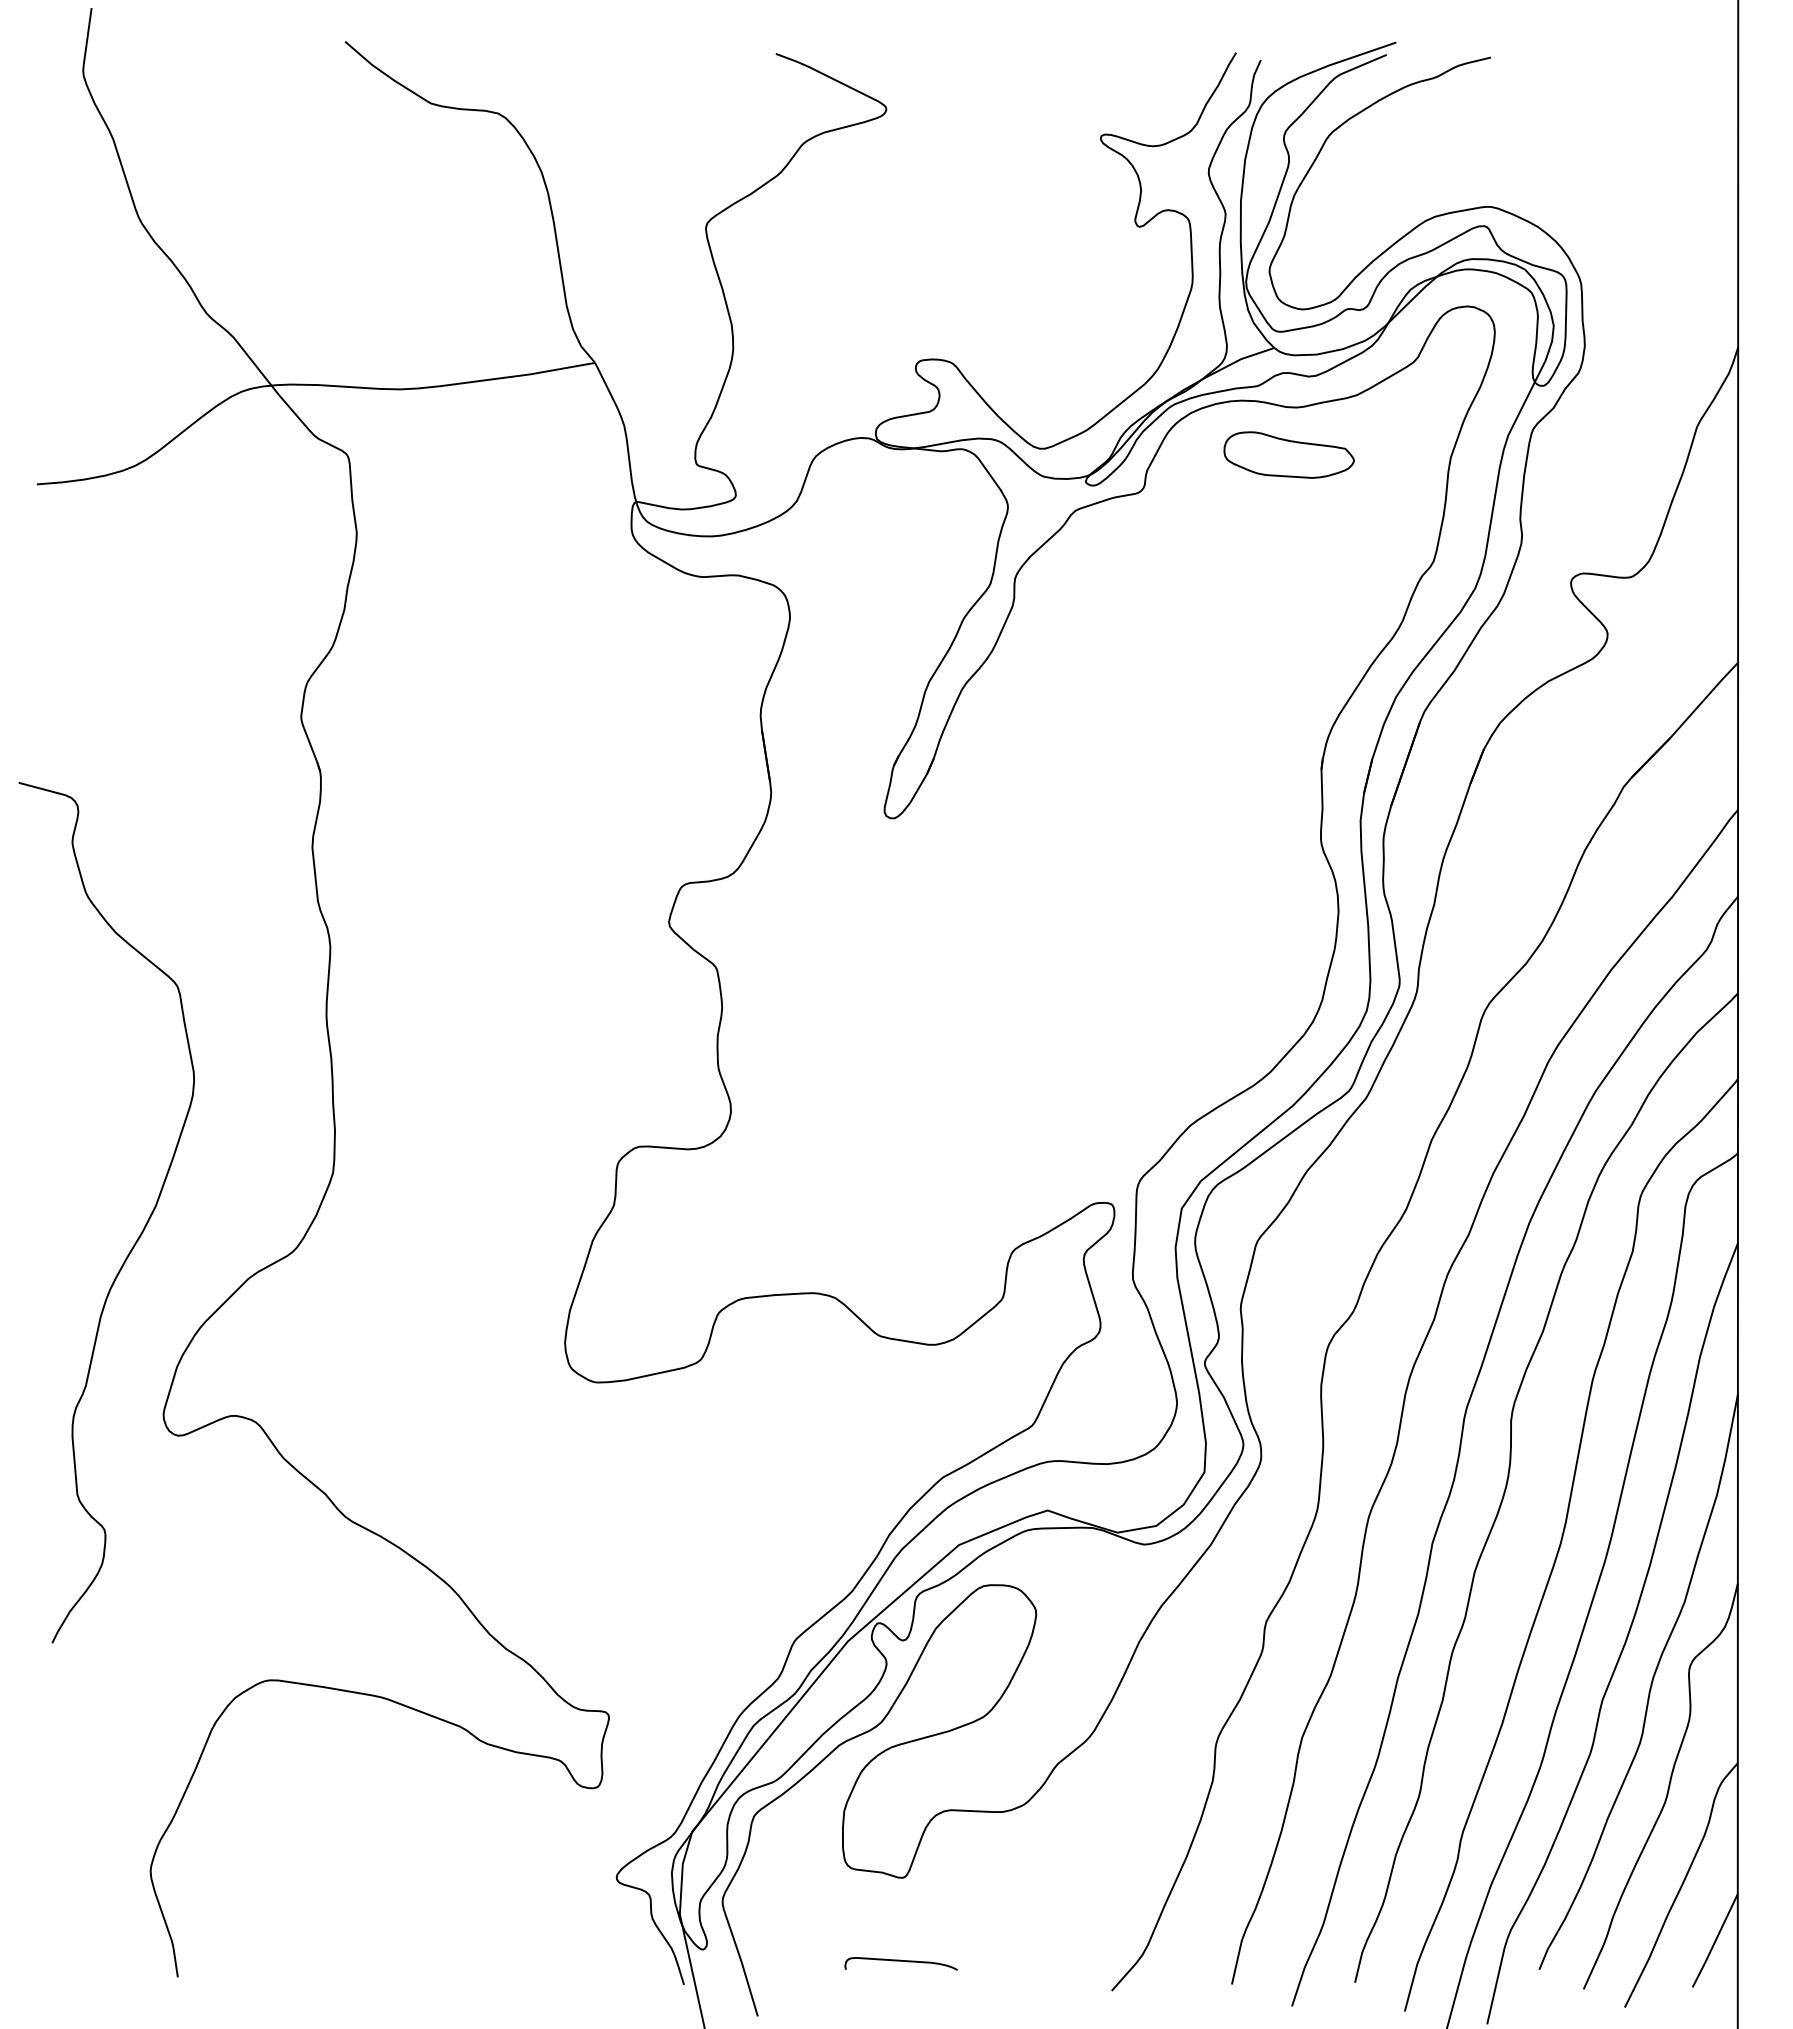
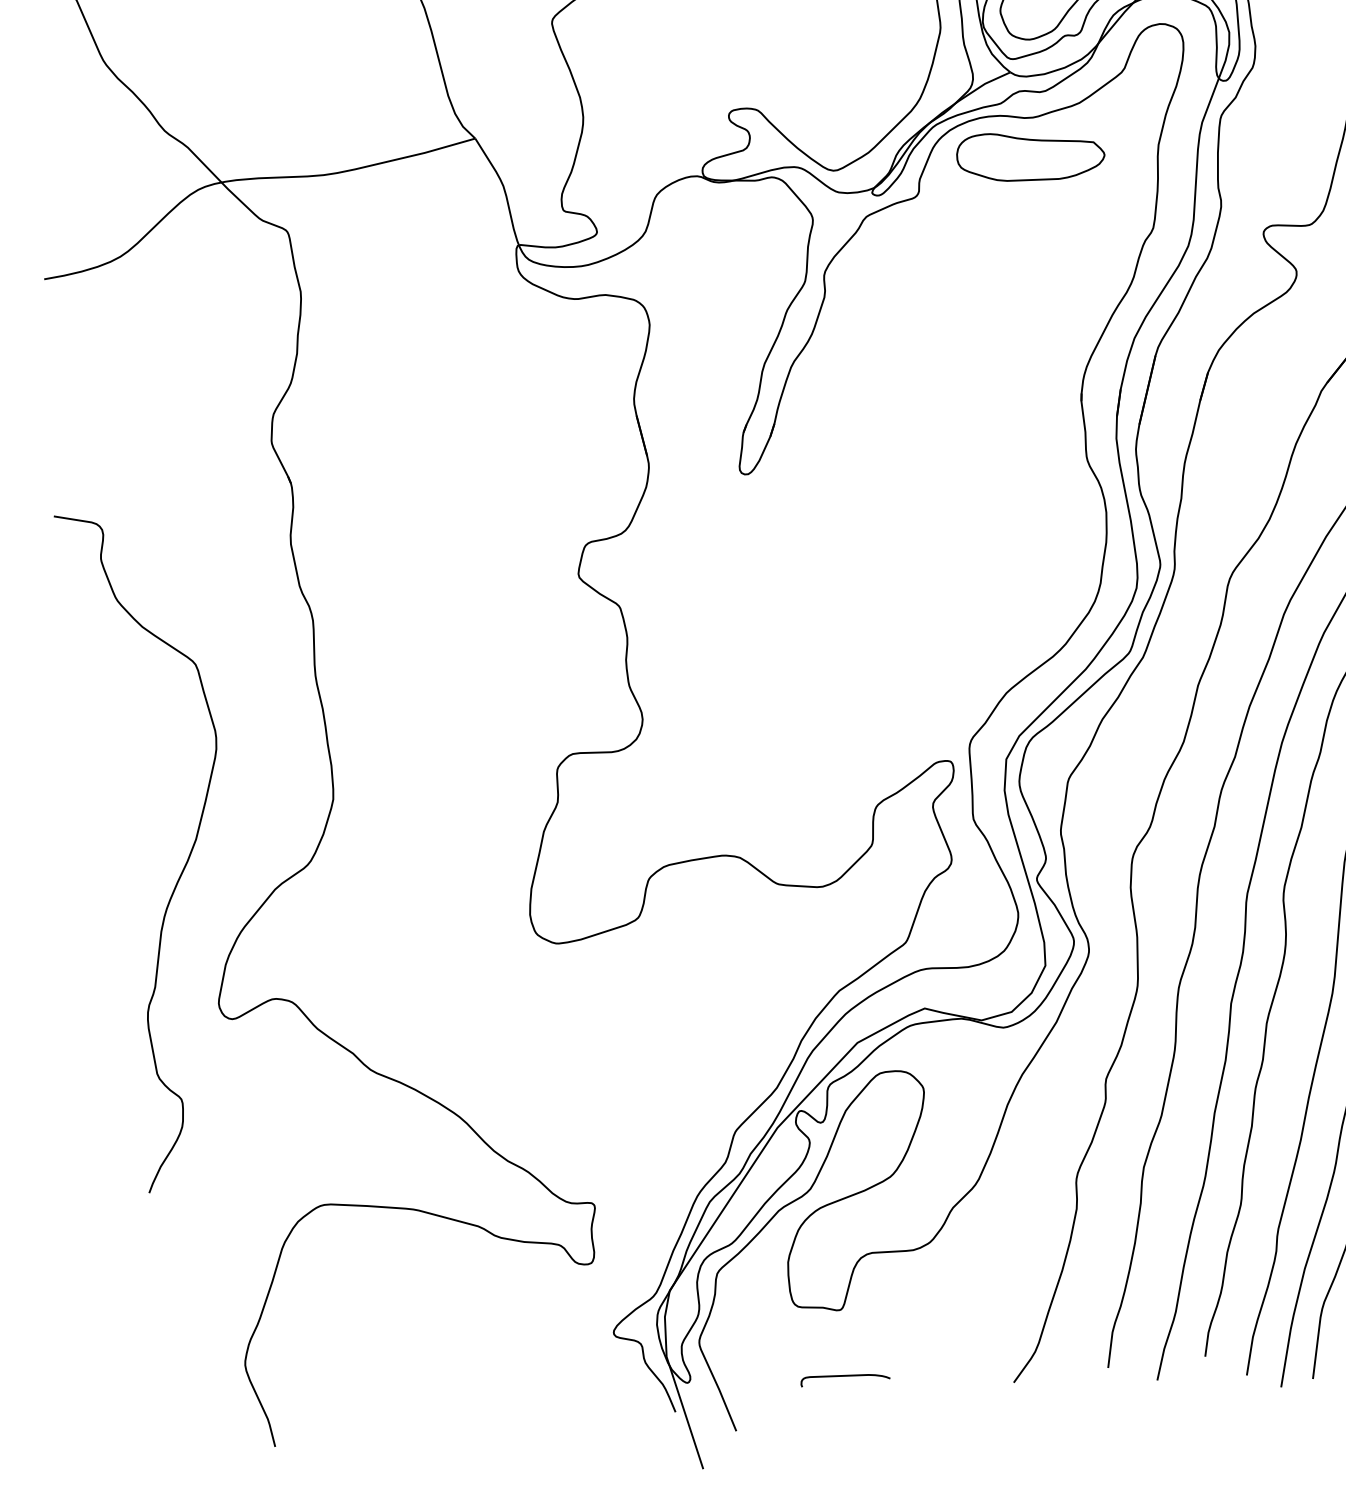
part: (1288, 454) -> (1030, 155), size x1.43

